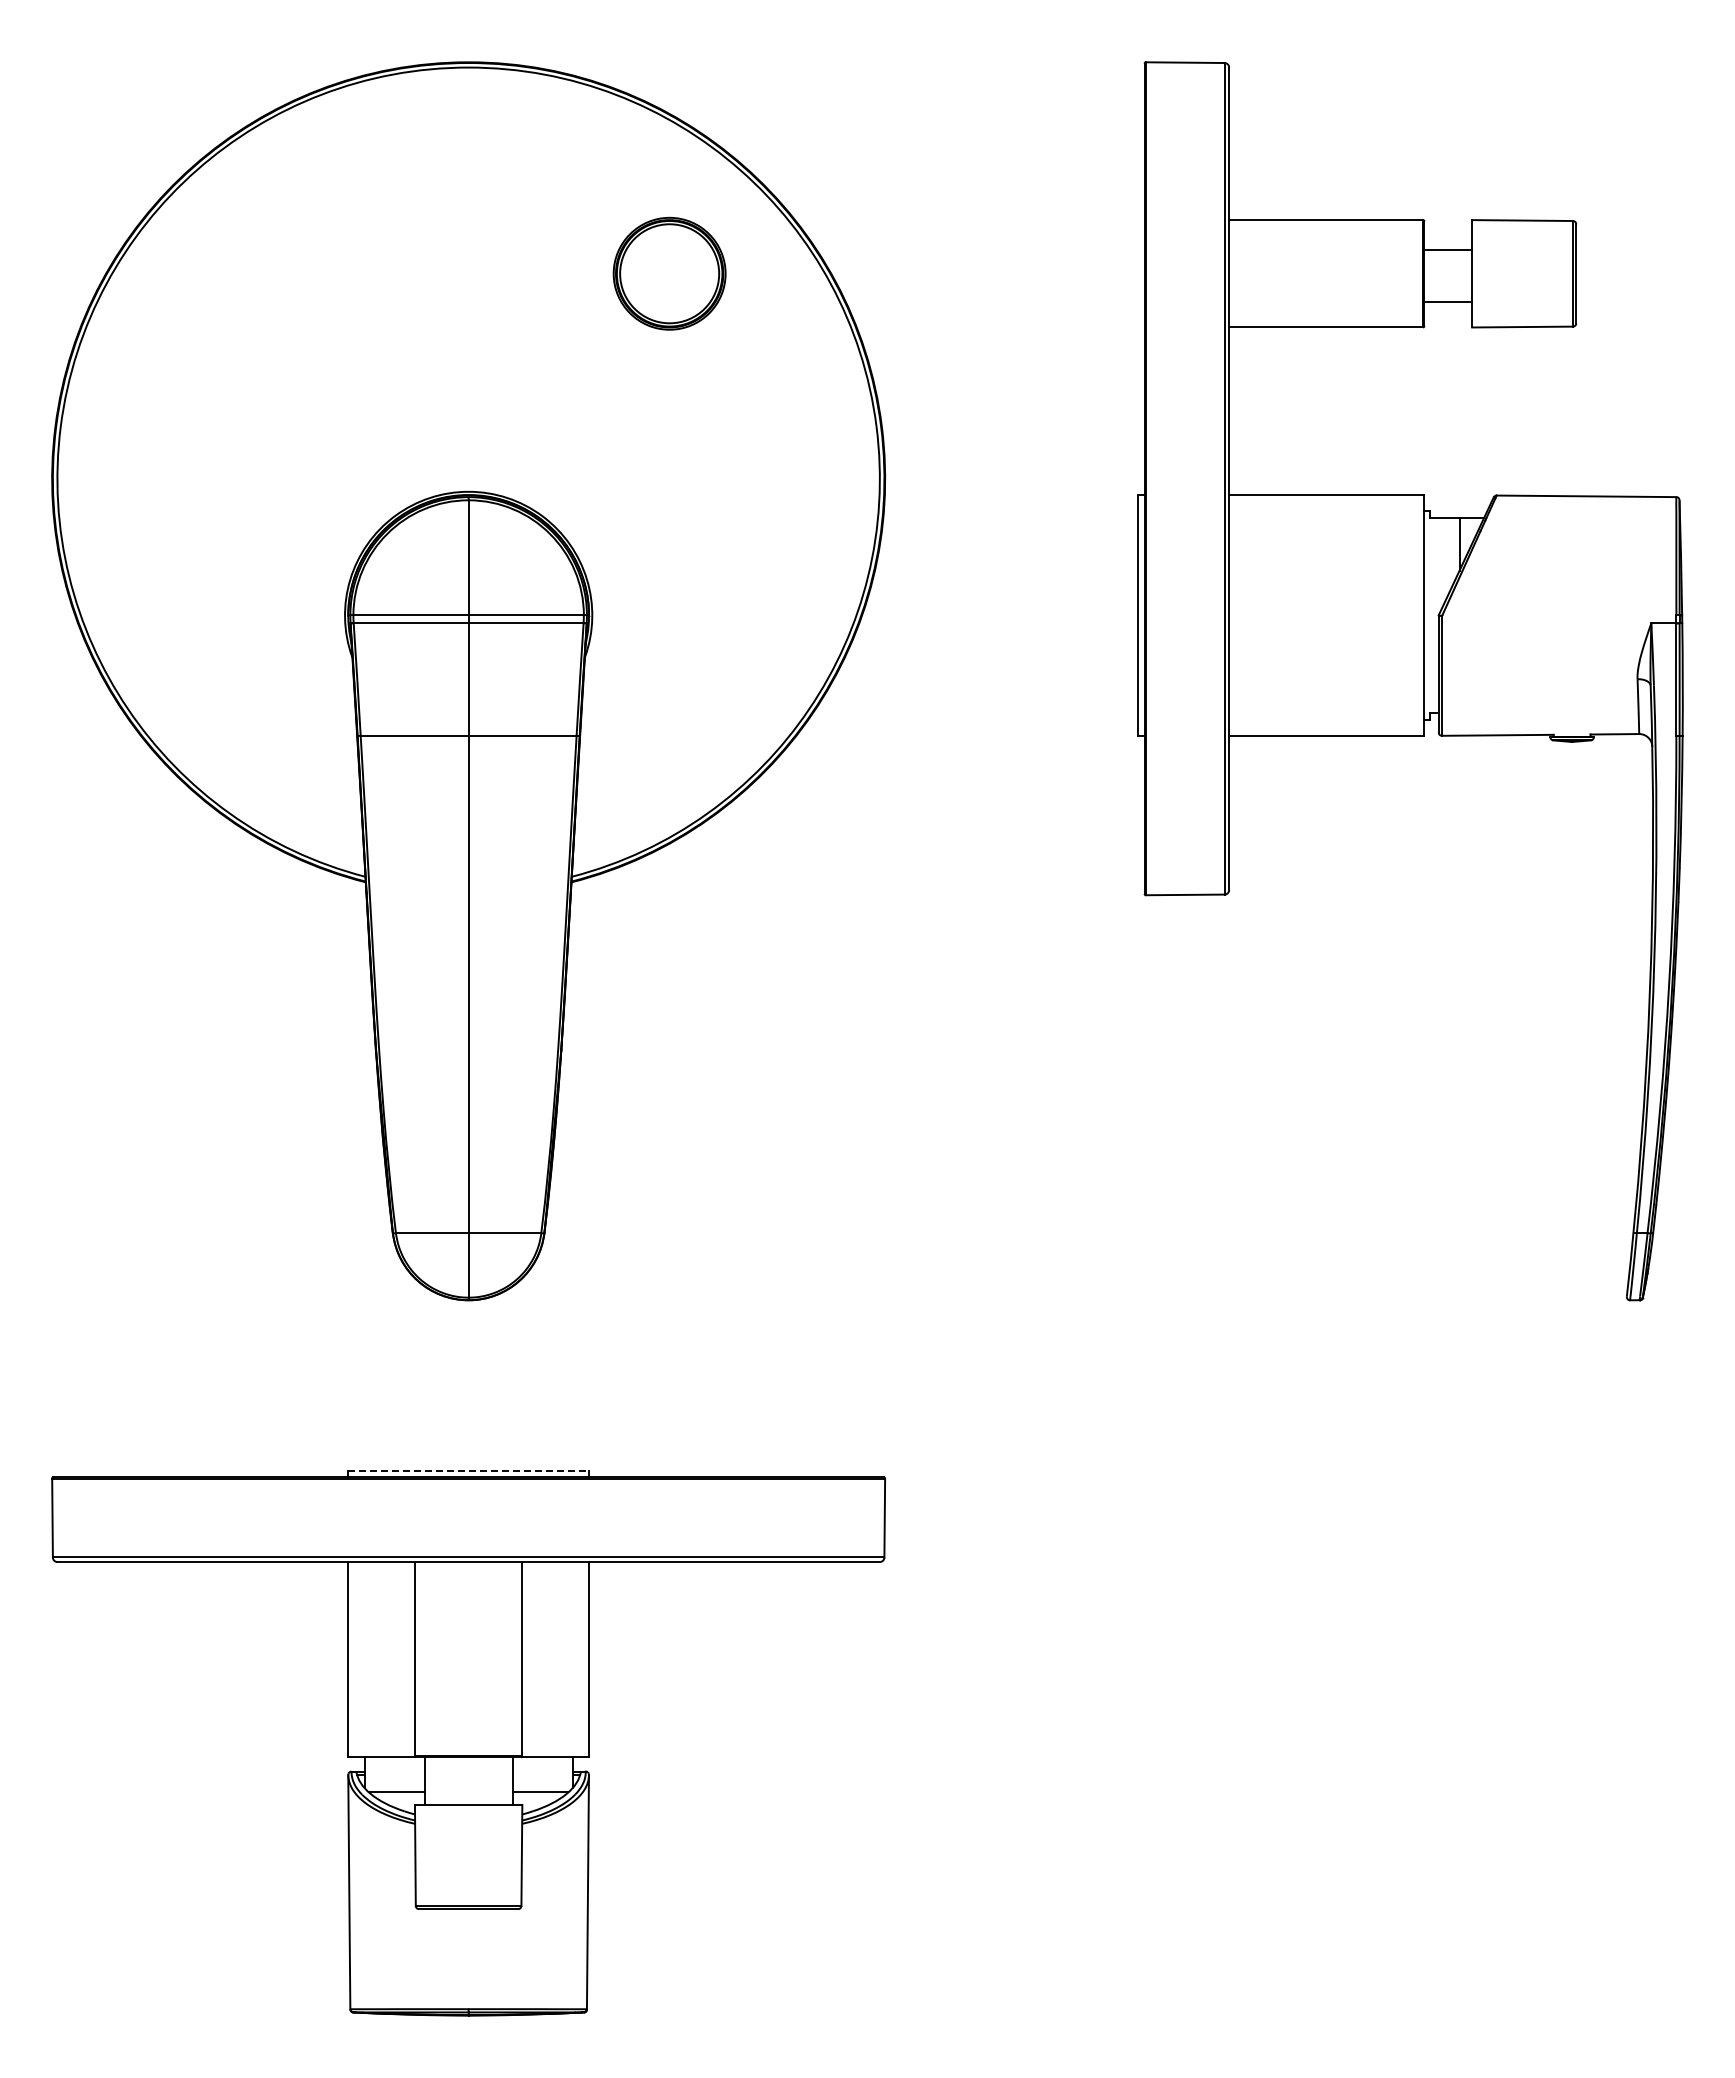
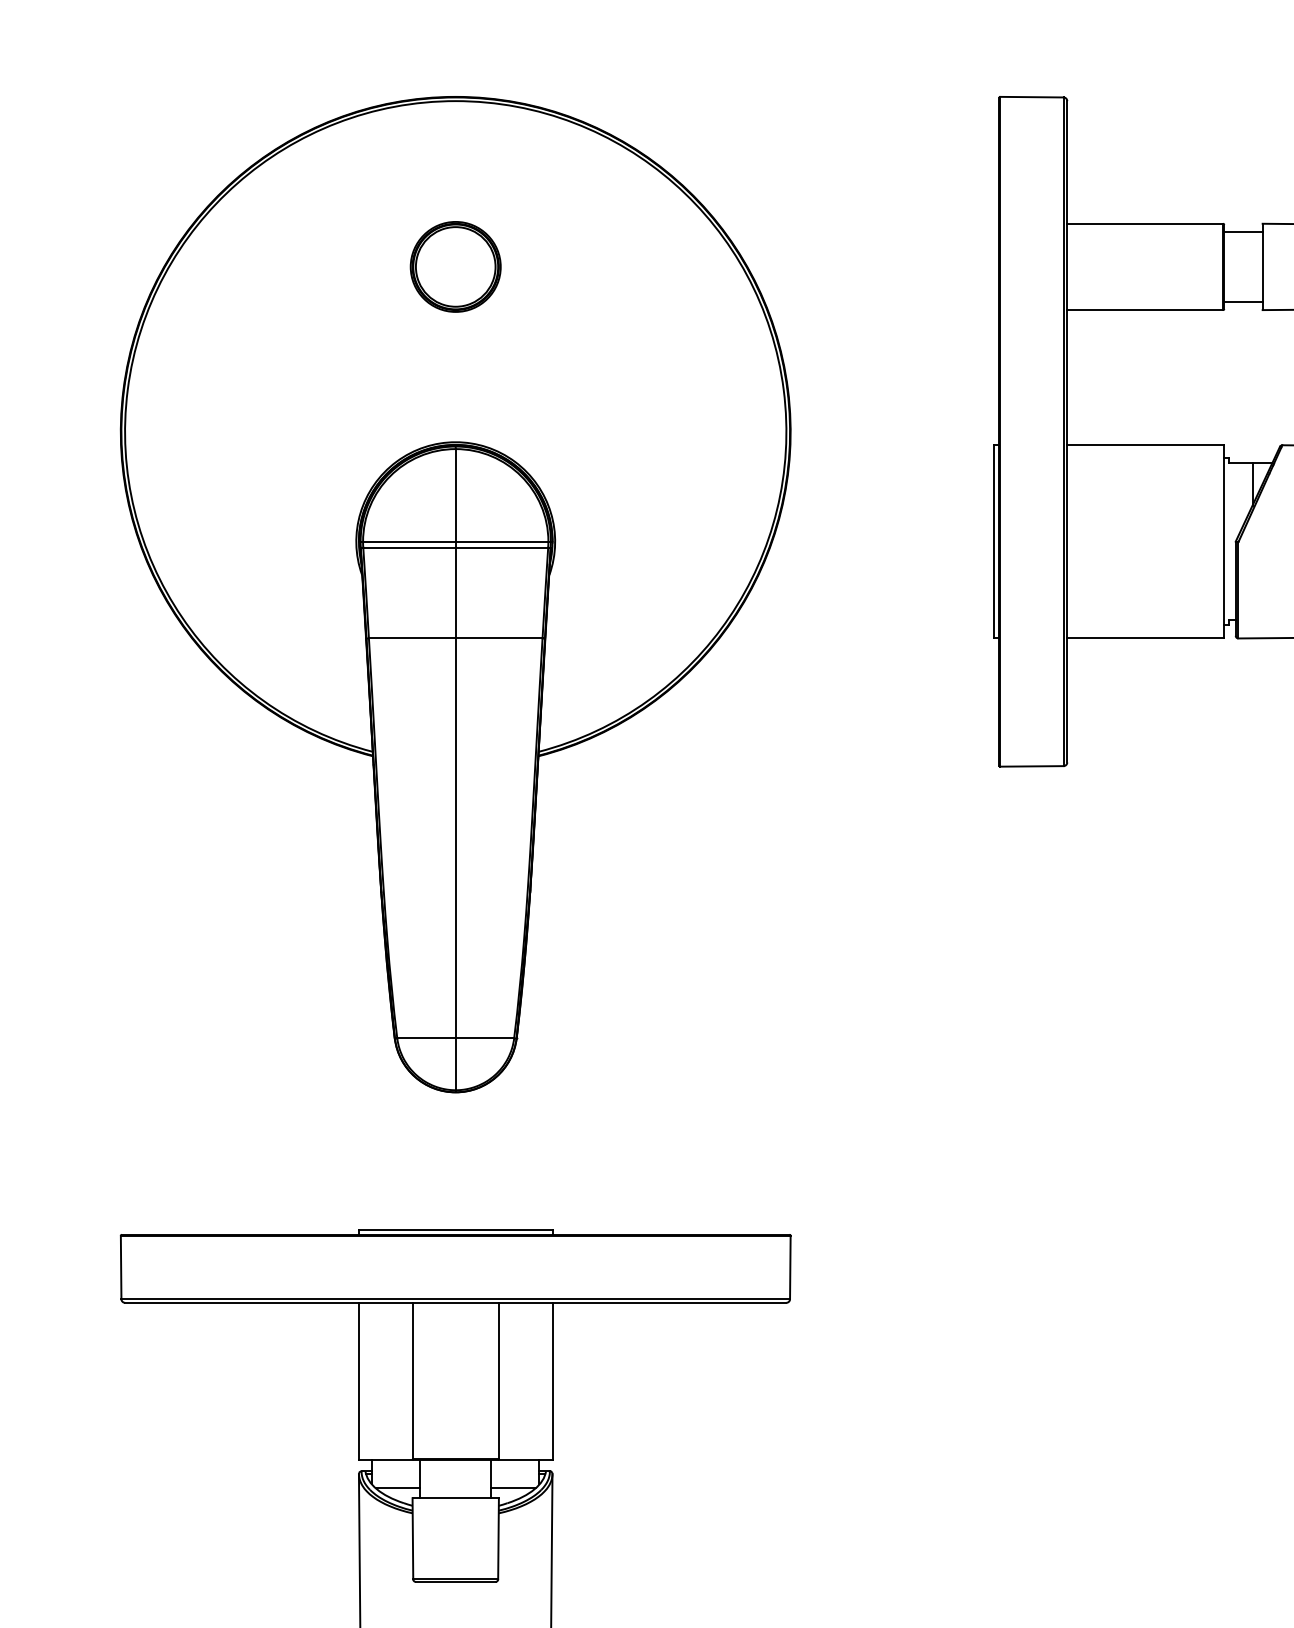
line: (1448, 249) -> (1243, 302), moved
part: (669, 273) -> (455, 266), moved
line: (1448, 301) -> (1243, 231), moved
line: (469, 1470) -> (456, 1229), dashed -> solid

